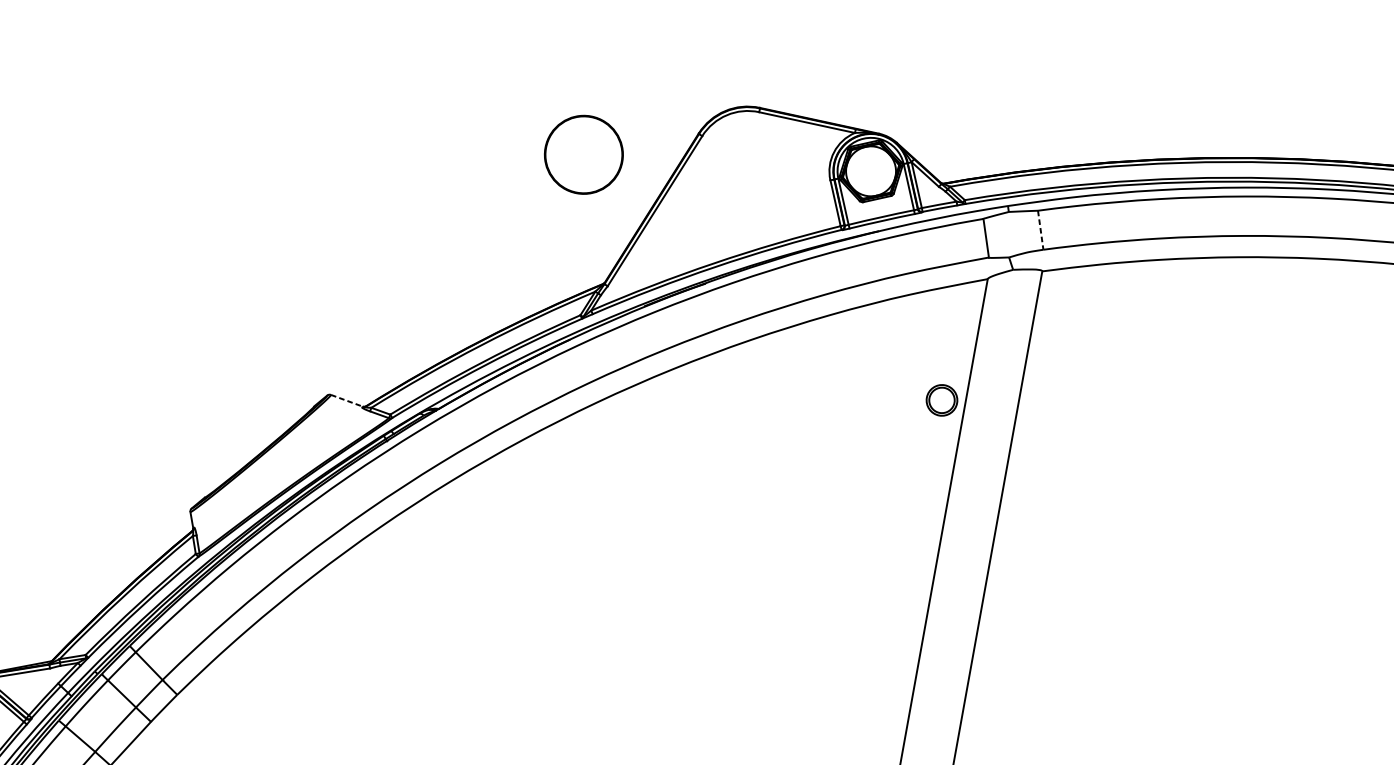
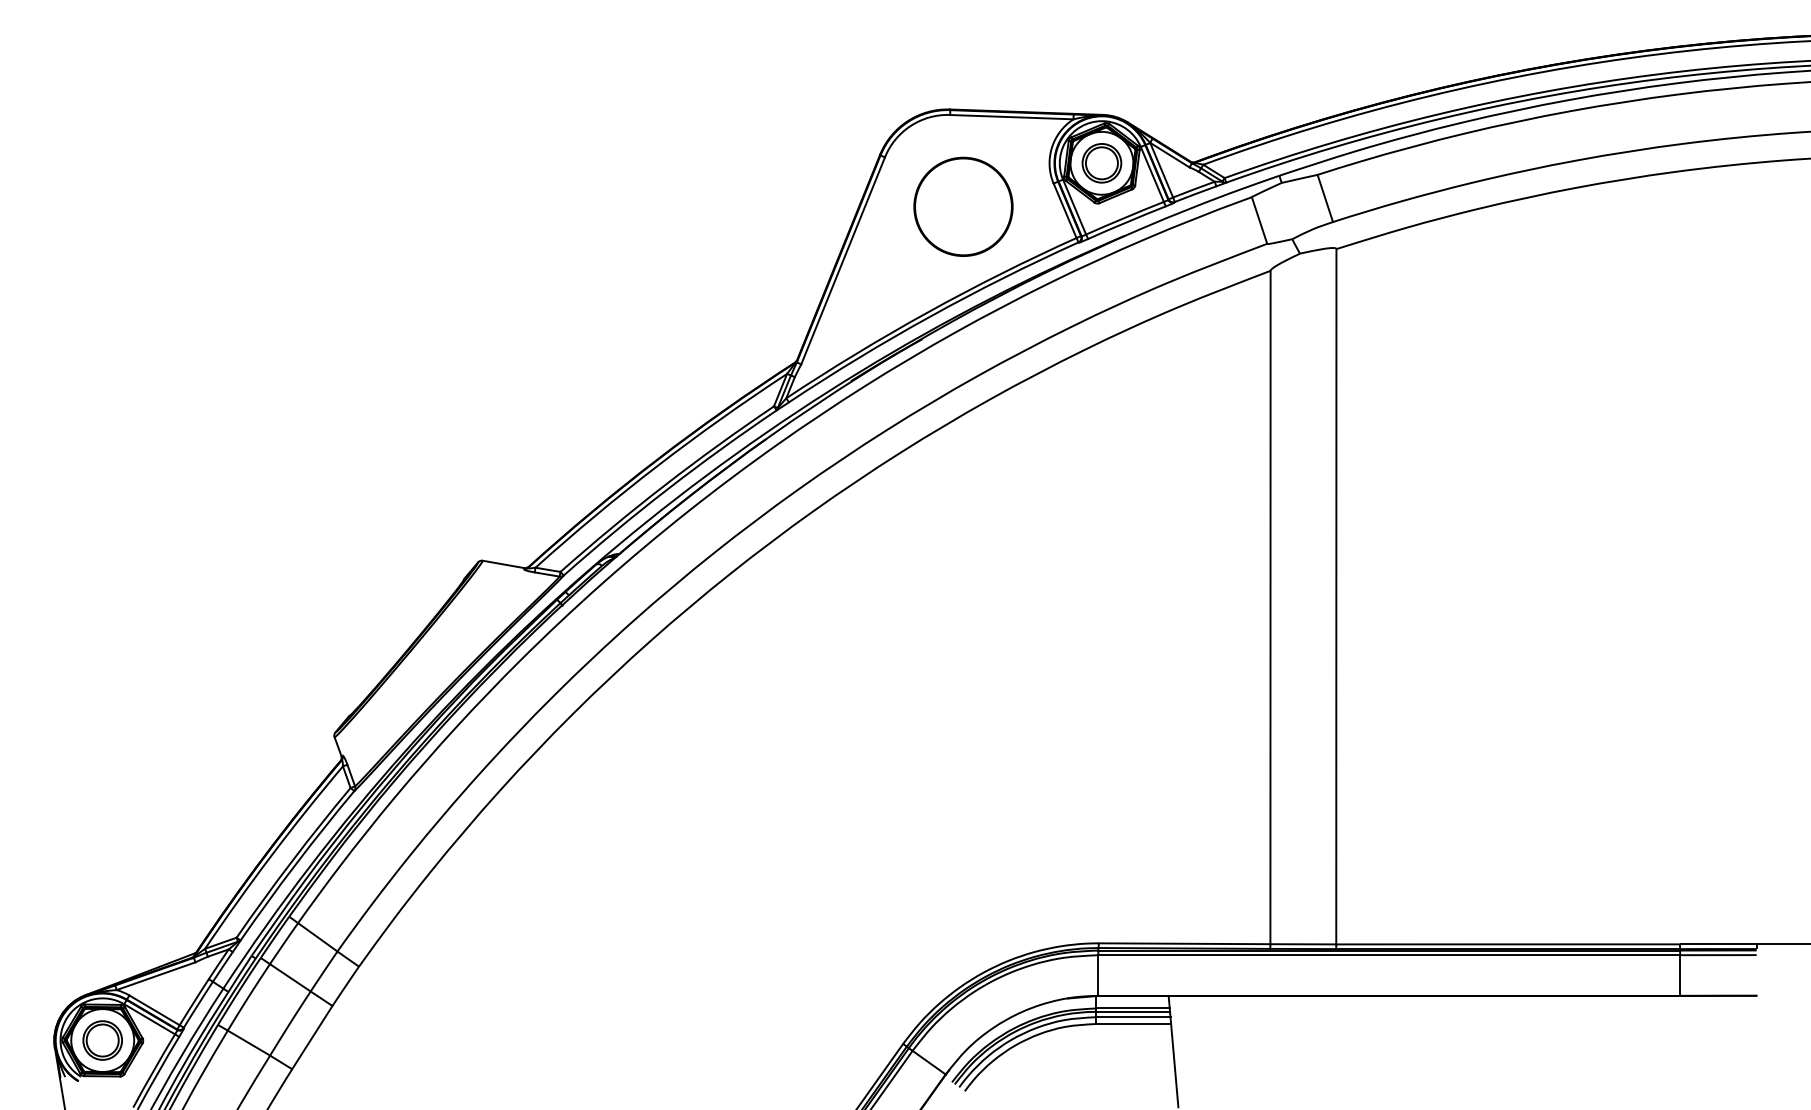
circle: (583, 154) -> (963, 206), moved
line: (1040, 230) -> (1325, 198), dashed -> solid
line: (347, 400) -> (504, 564), dashed -> solid
part: (941, 400) -> (1101, 163), moved

